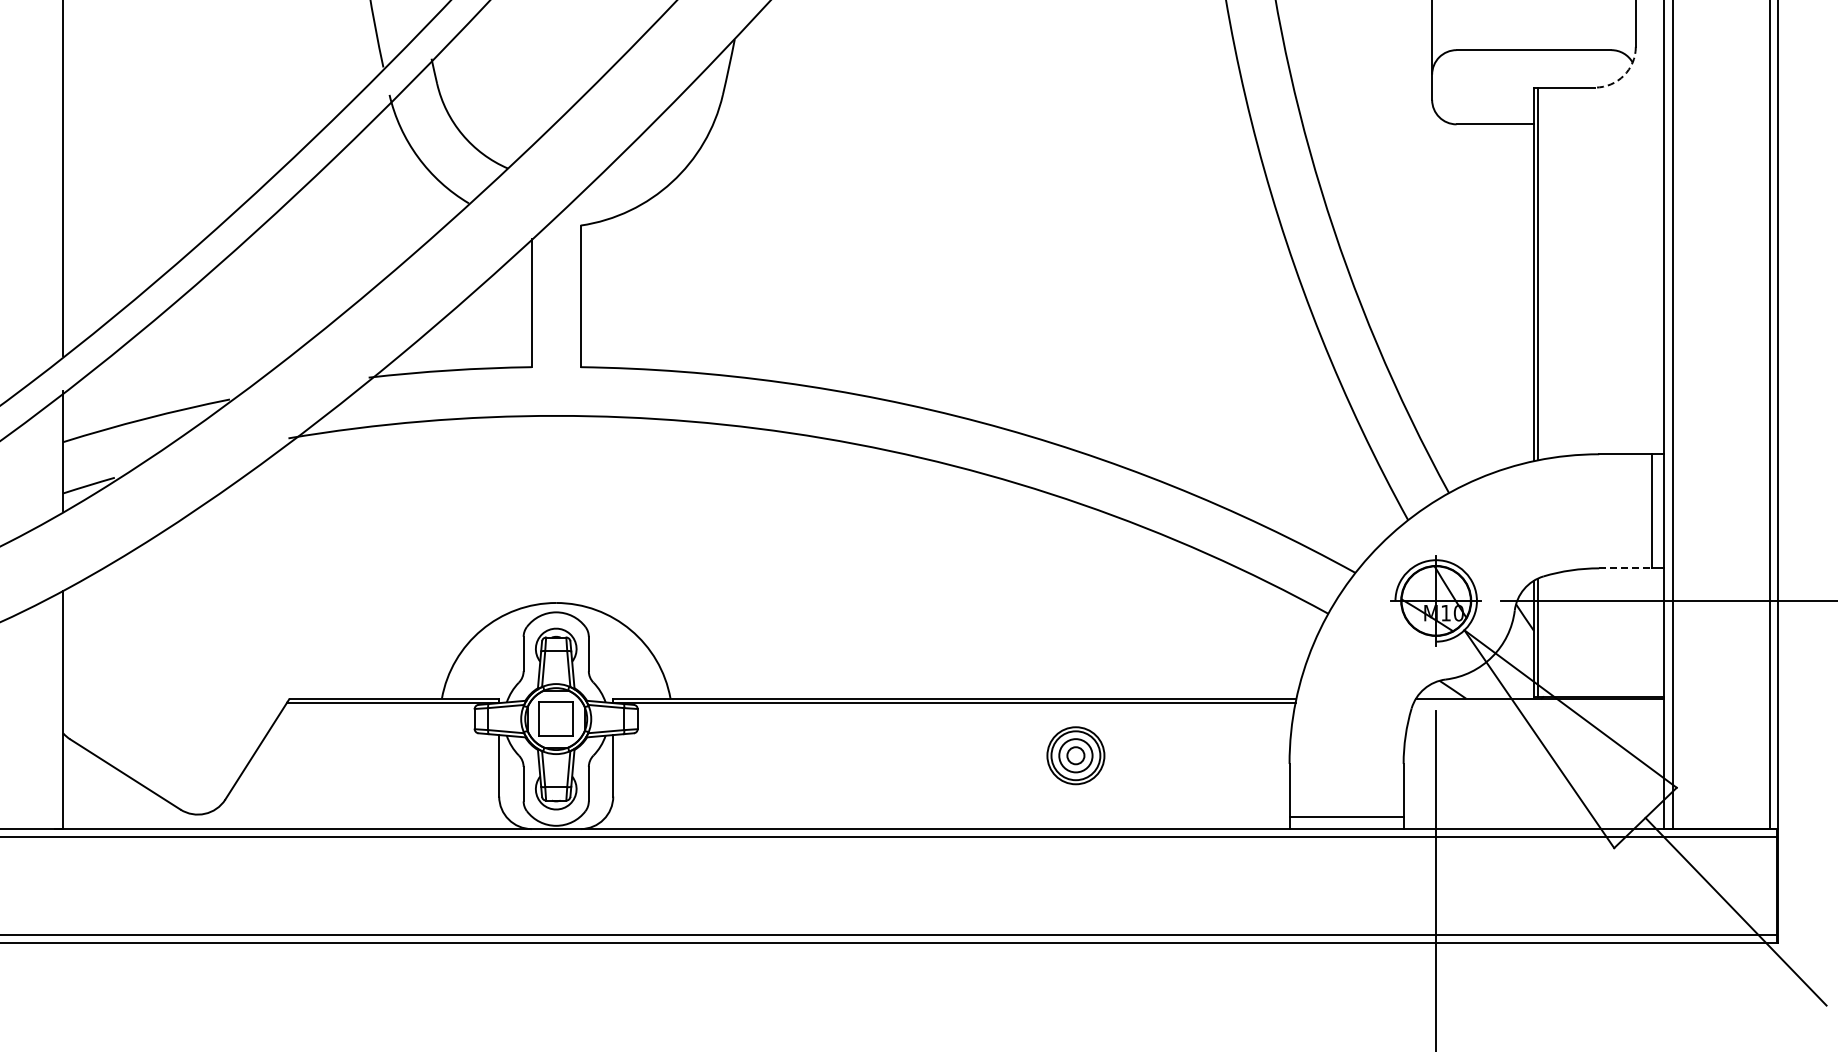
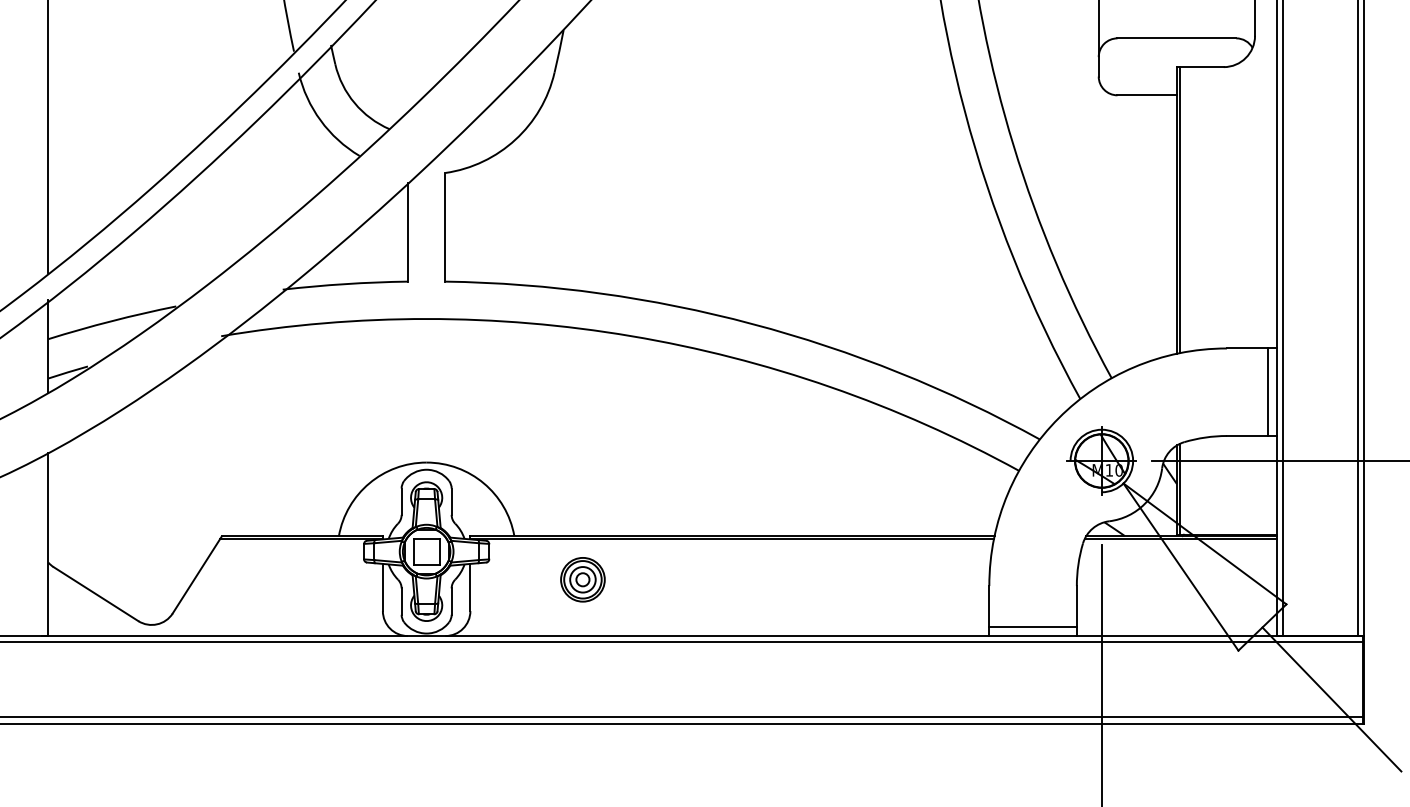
arc: (1623, 75) -> (1245, 57), dashed -> solid
line: (1626, 568) -> (1247, 436), dashed -> solid
line: (1538, 702) -> (1180, 538), added
part: (1075, 755) -> (582, 579), moved

